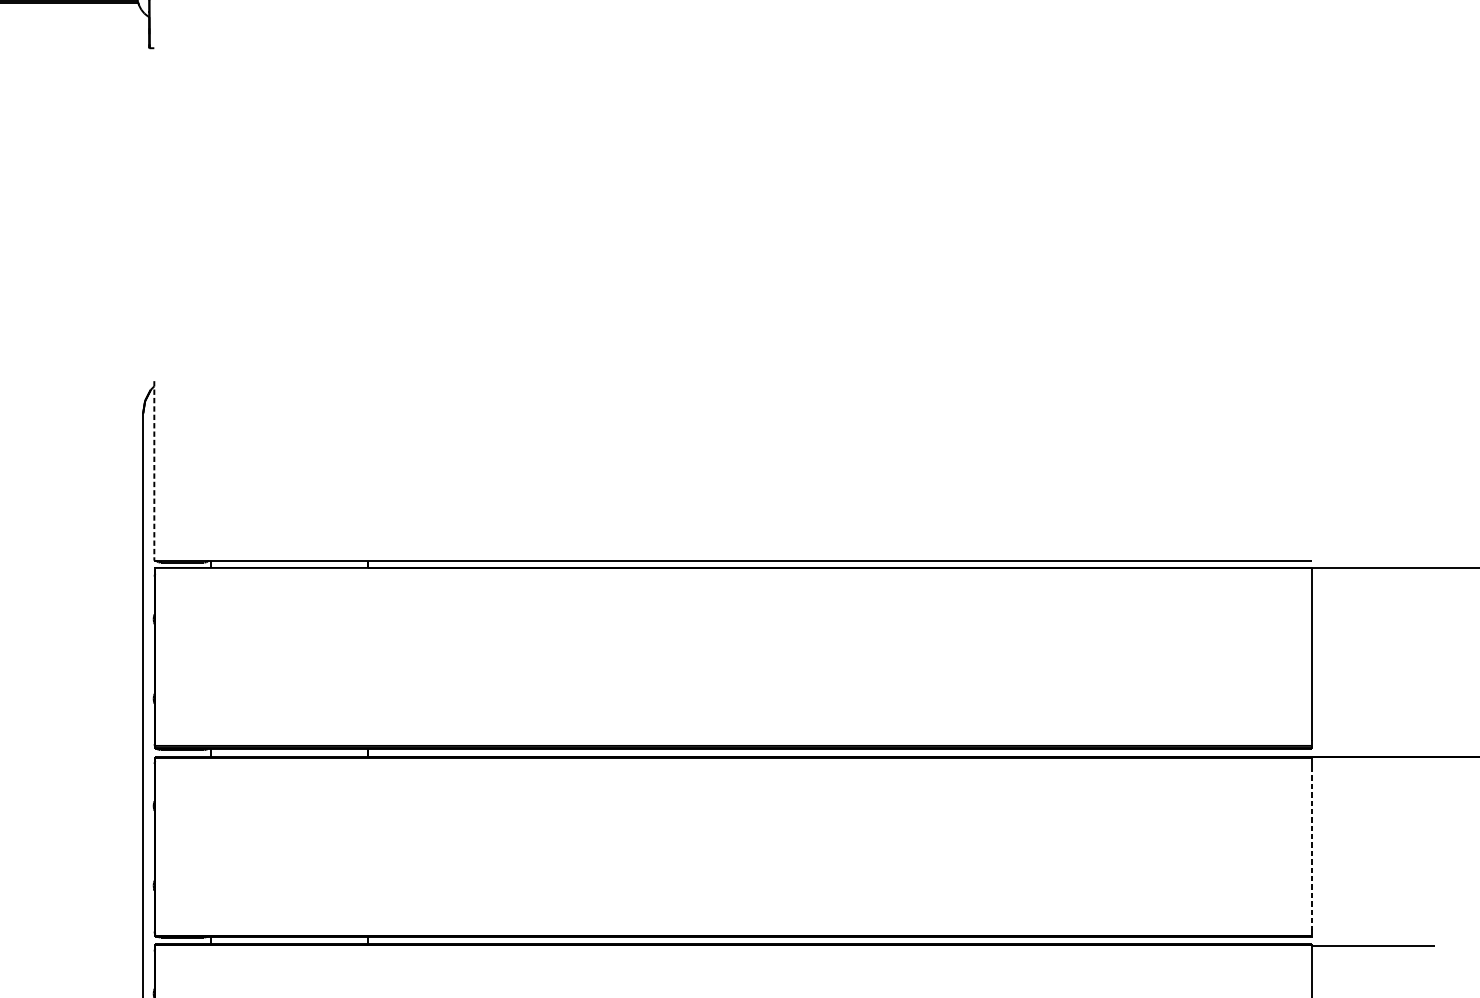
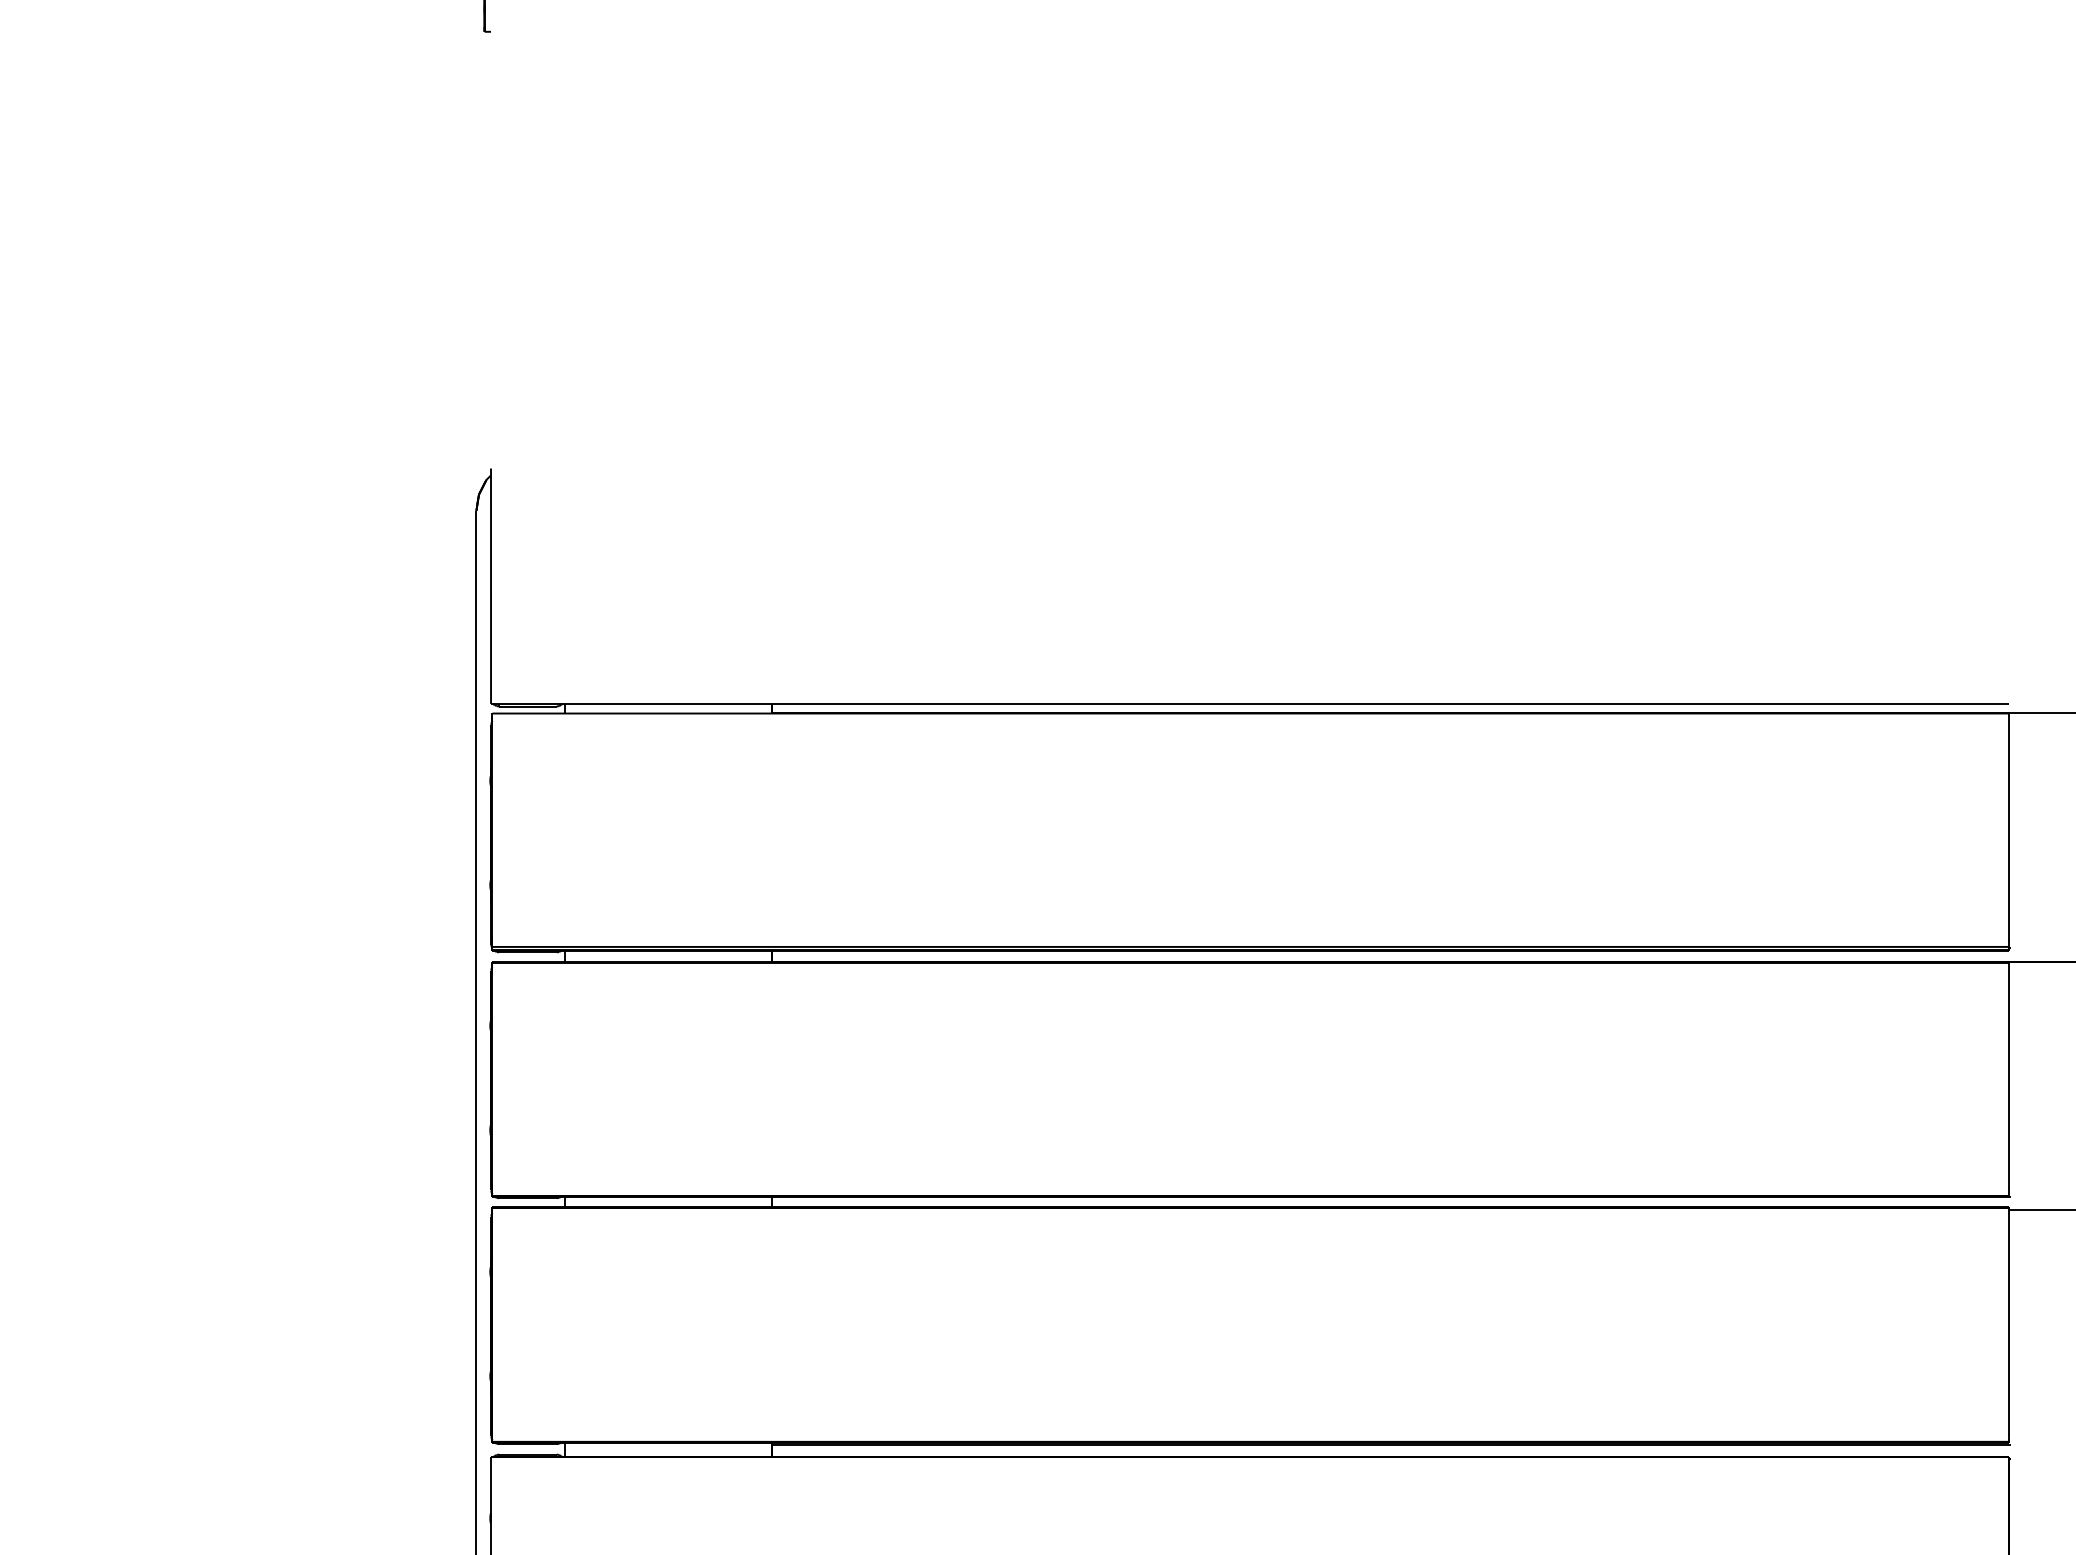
line: (154, 471) -> (491, 586), dashed -> solid
line: (1312, 846) -> (2009, 1079), dashed -> solid

